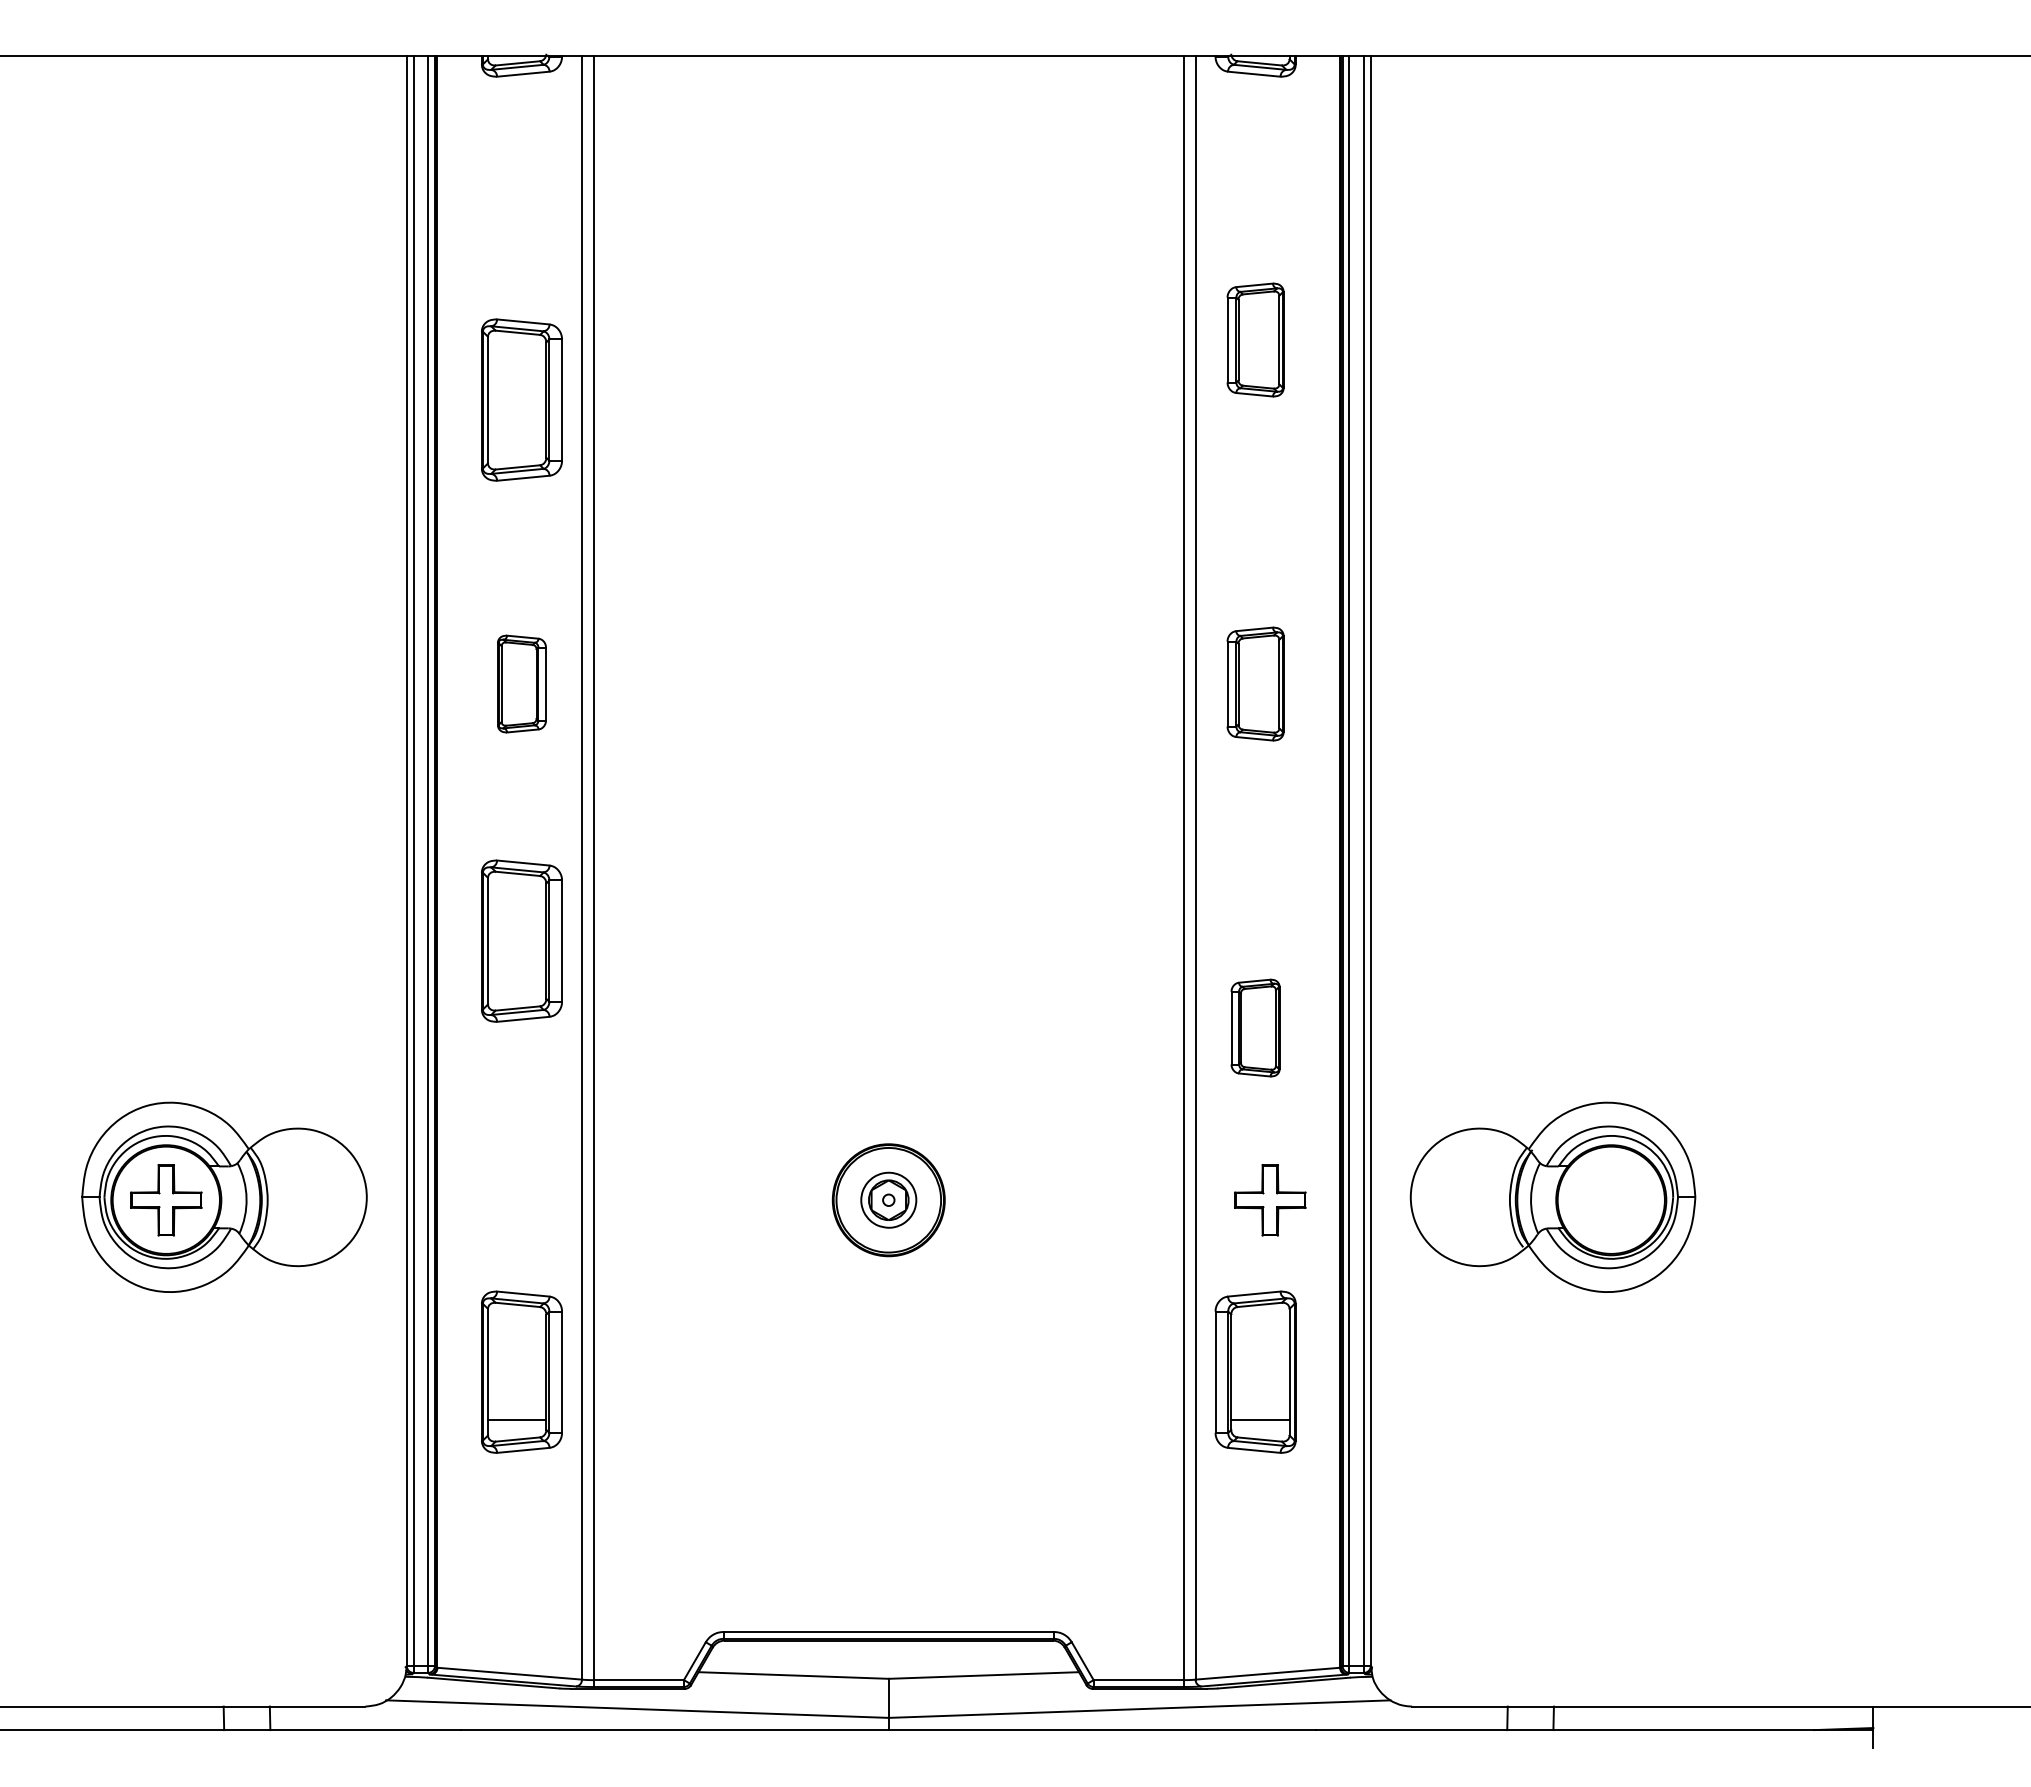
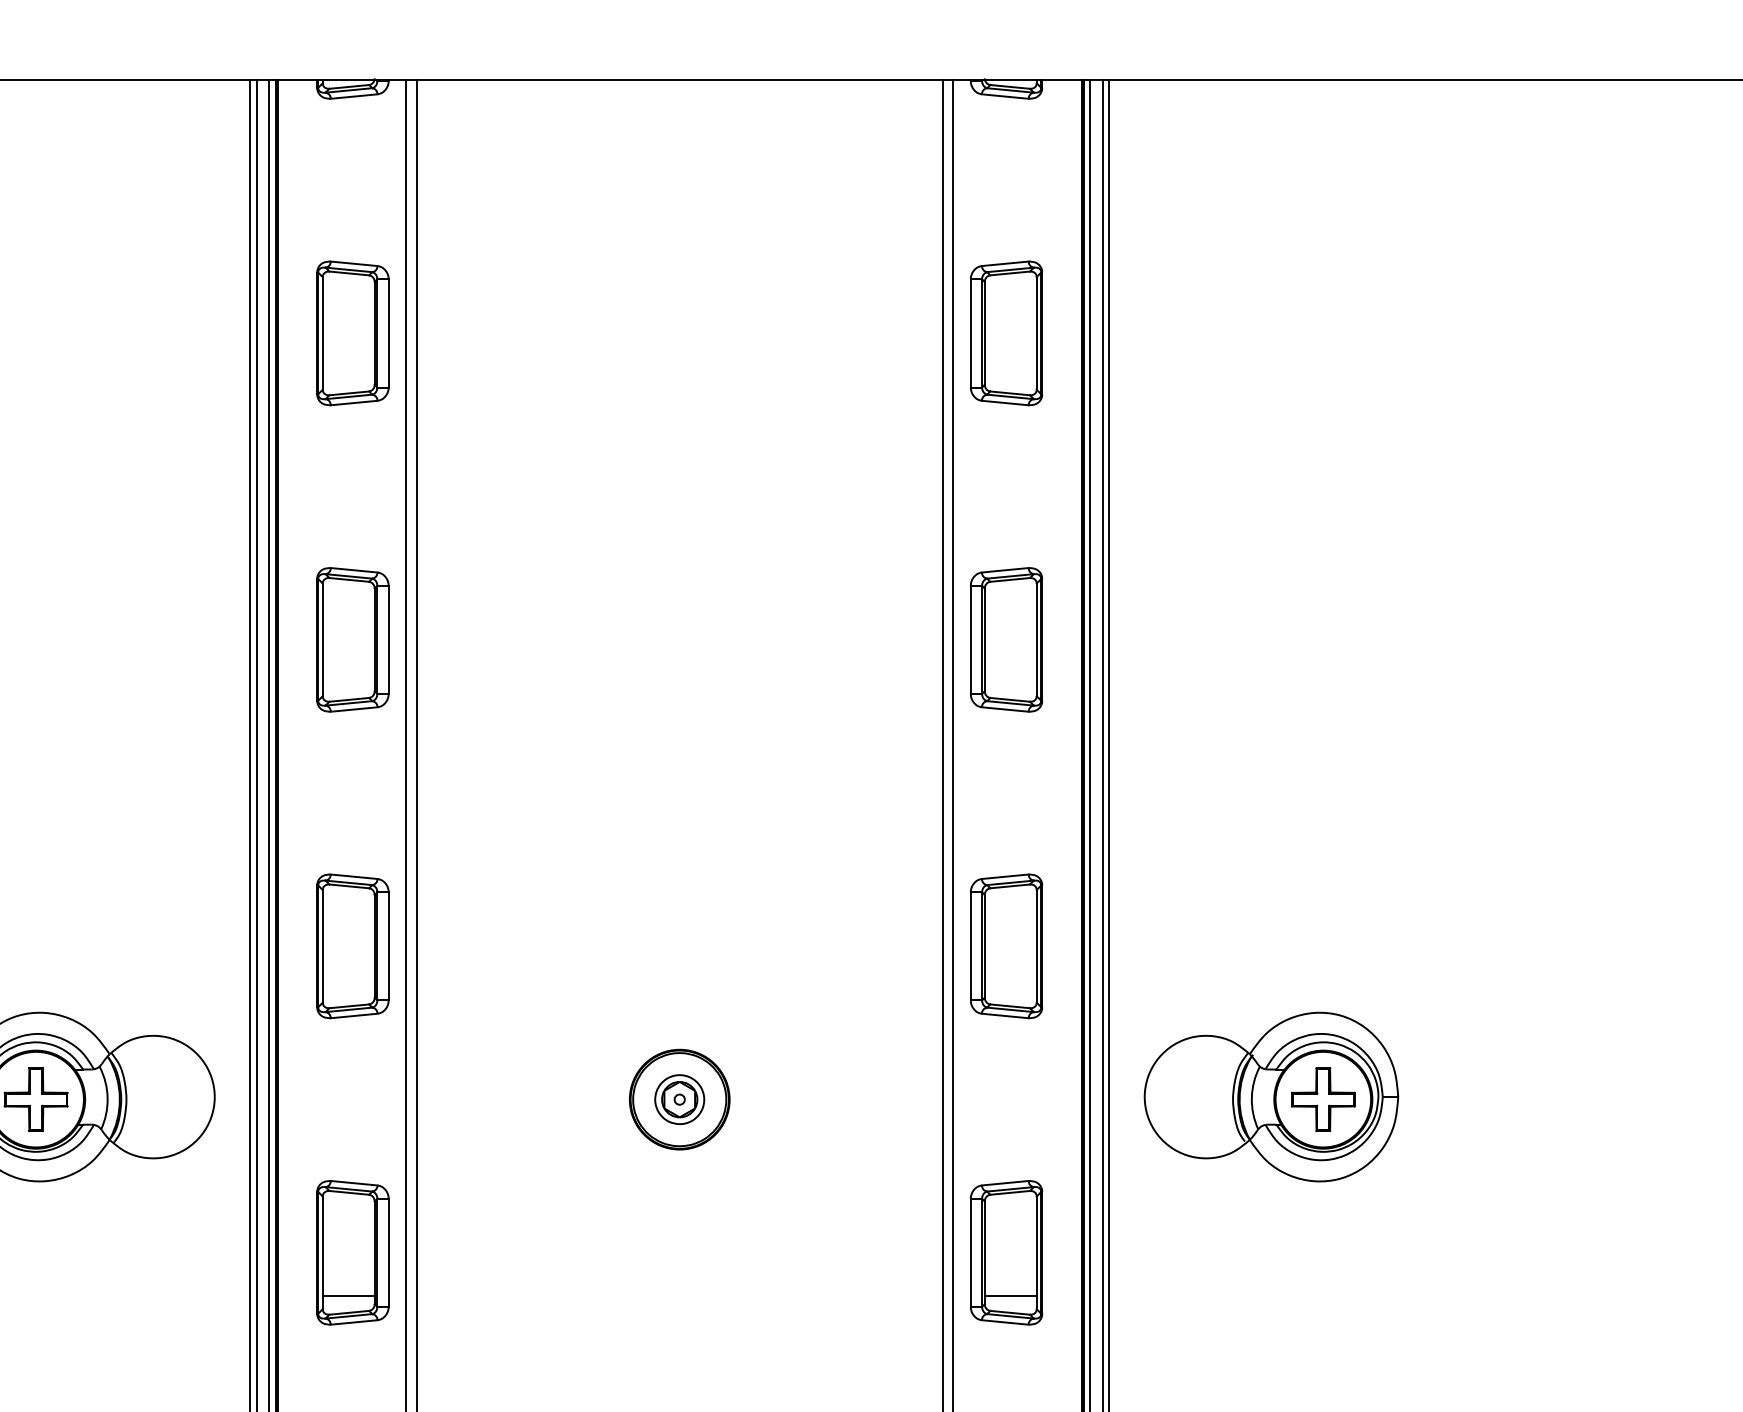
part: (1255, 339) -> (1006, 332), size x1.43
part: (521, 399) -> (352, 332), moved
part: (521, 683) -> (352, 639), size x1.67
part: (1255, 683) -> (1006, 639), size x1.43
part: (521, 940) -> (352, 945), moved
part: (1255, 1027) -> (1006, 945), size x1.67
part: (1270, 1200) -> (1323, 1099), moved

